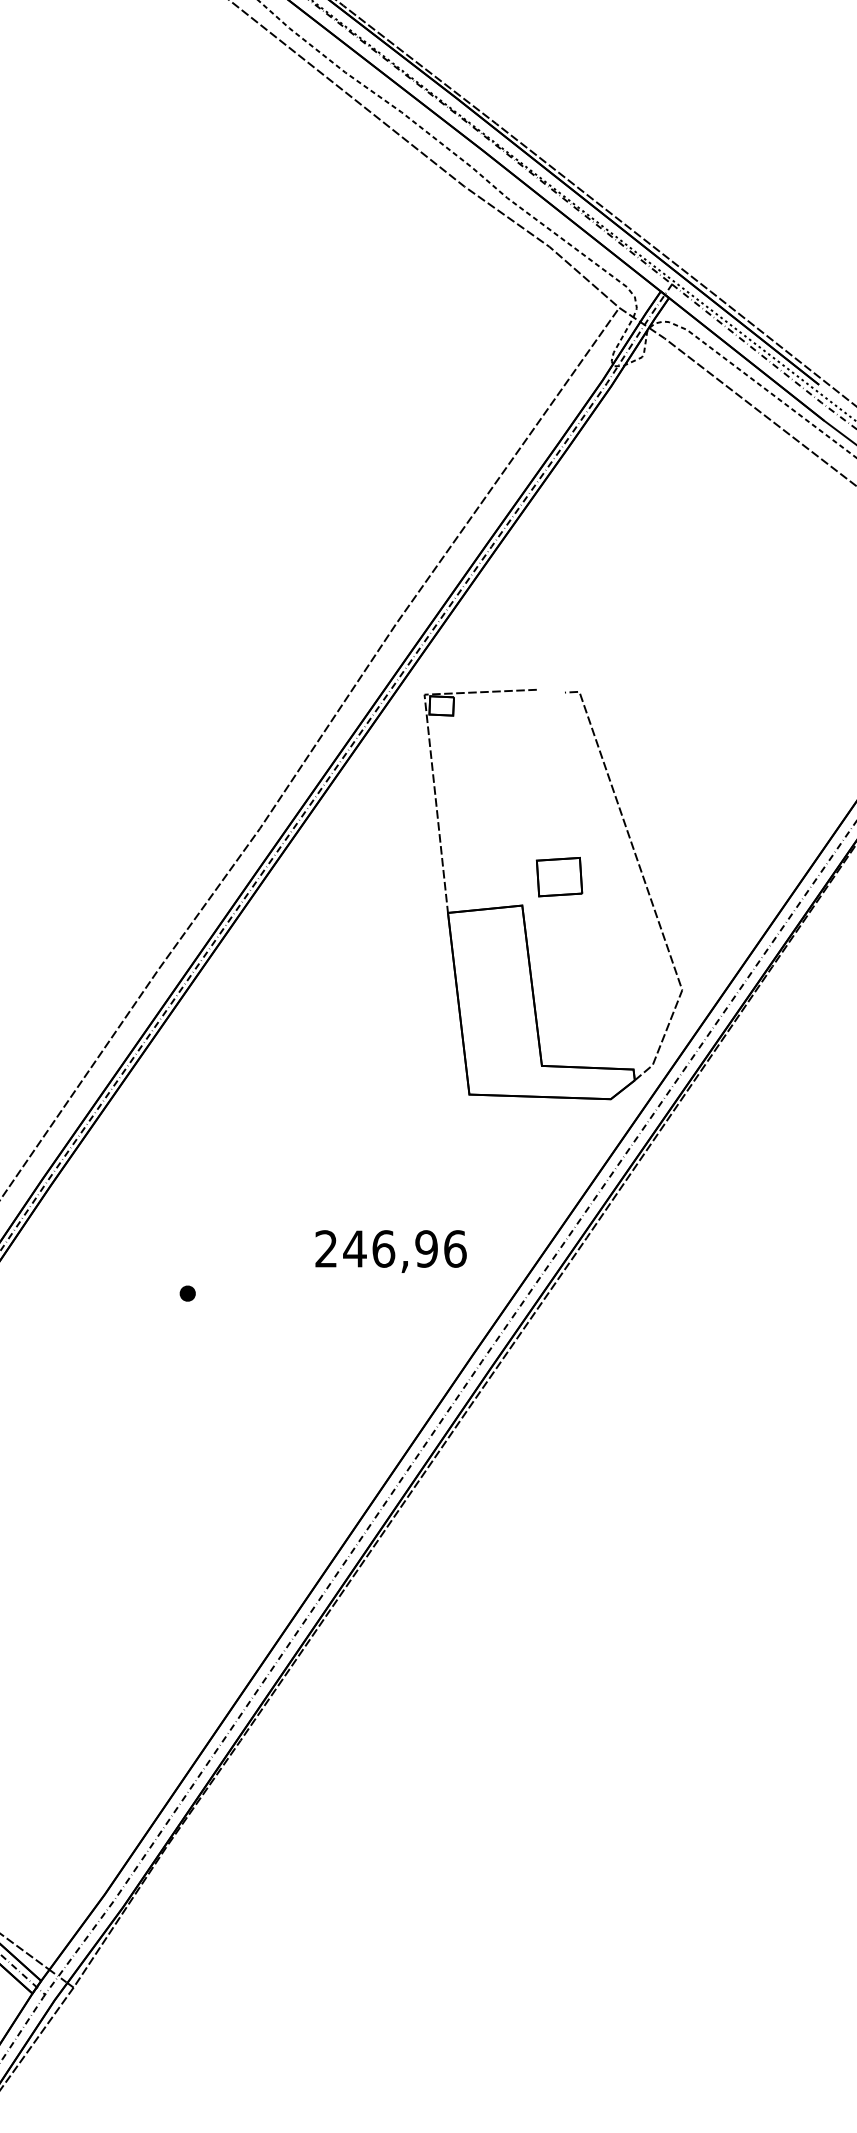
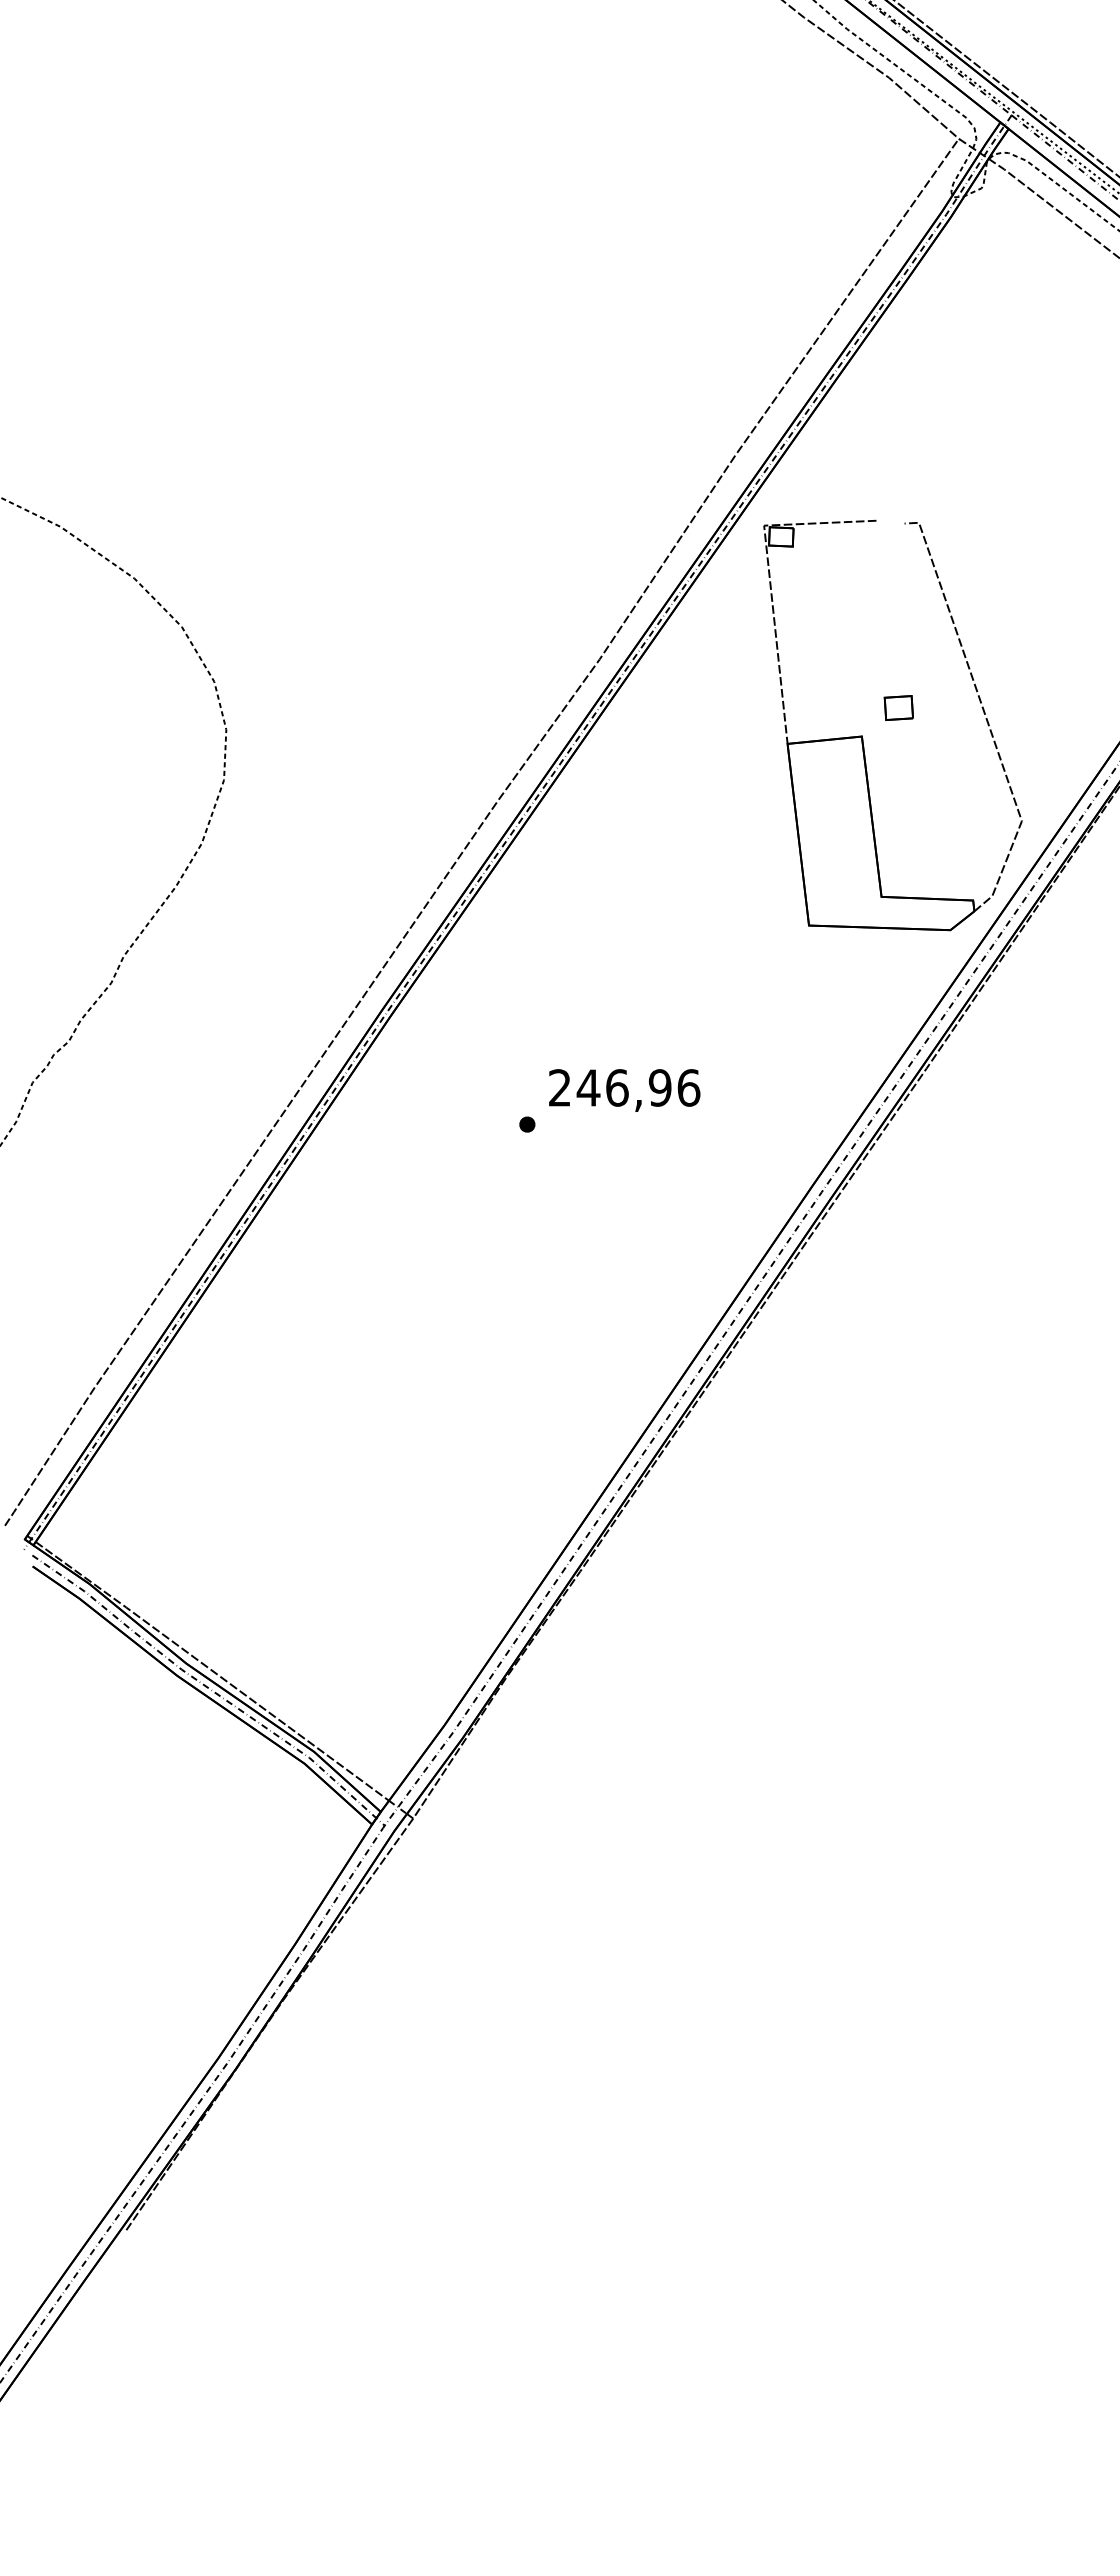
part: (558, 876) -> (898, 707), size x0.62
text: (390, 1251) -> (624, 1090), moved

